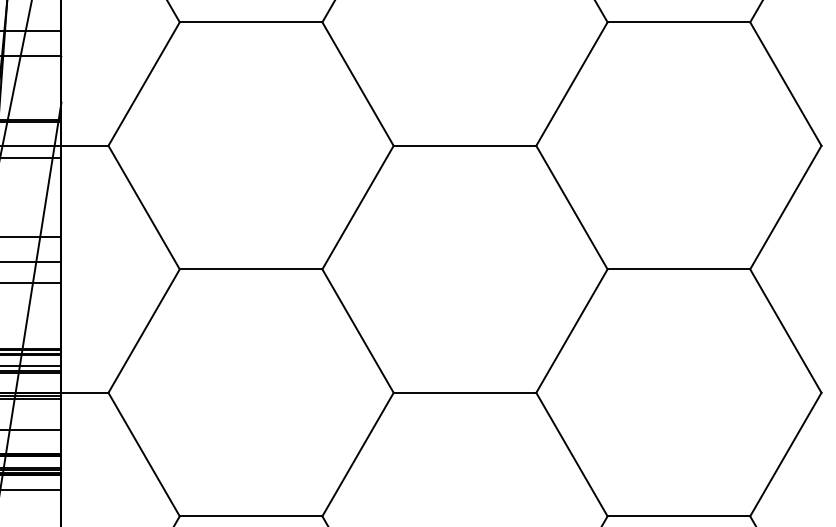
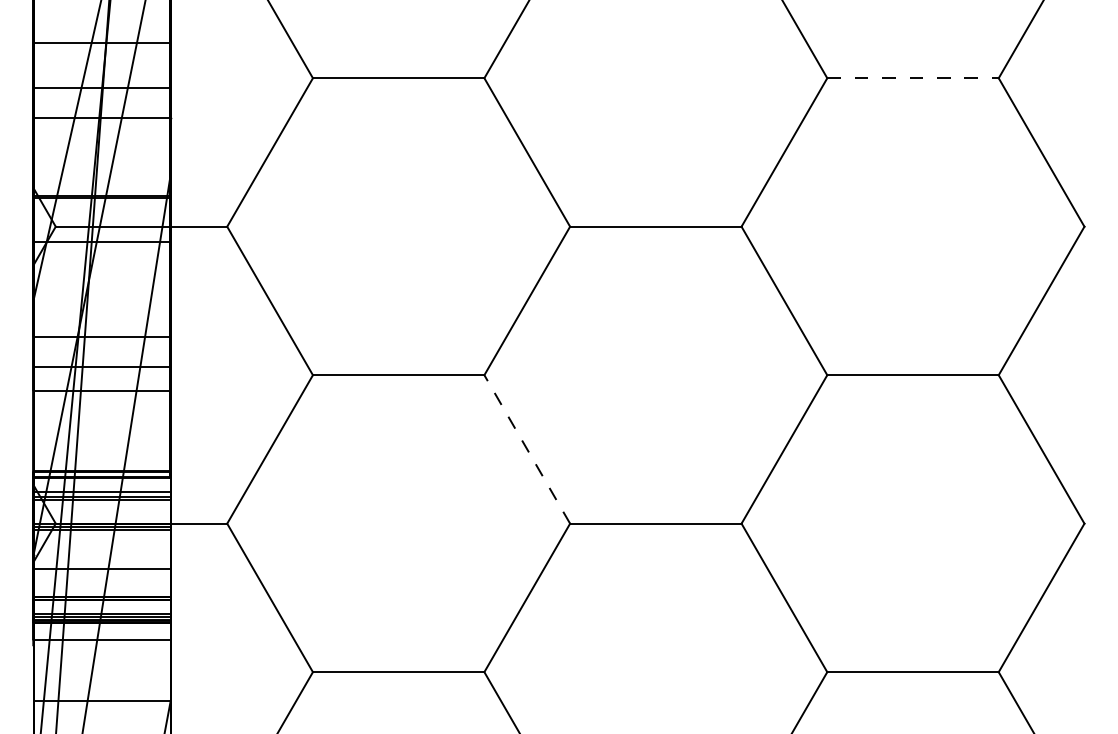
line: (679, 22) -> (913, 78), solid -> dashed
line: (358, 331) -> (527, 449), solid -> dashed

